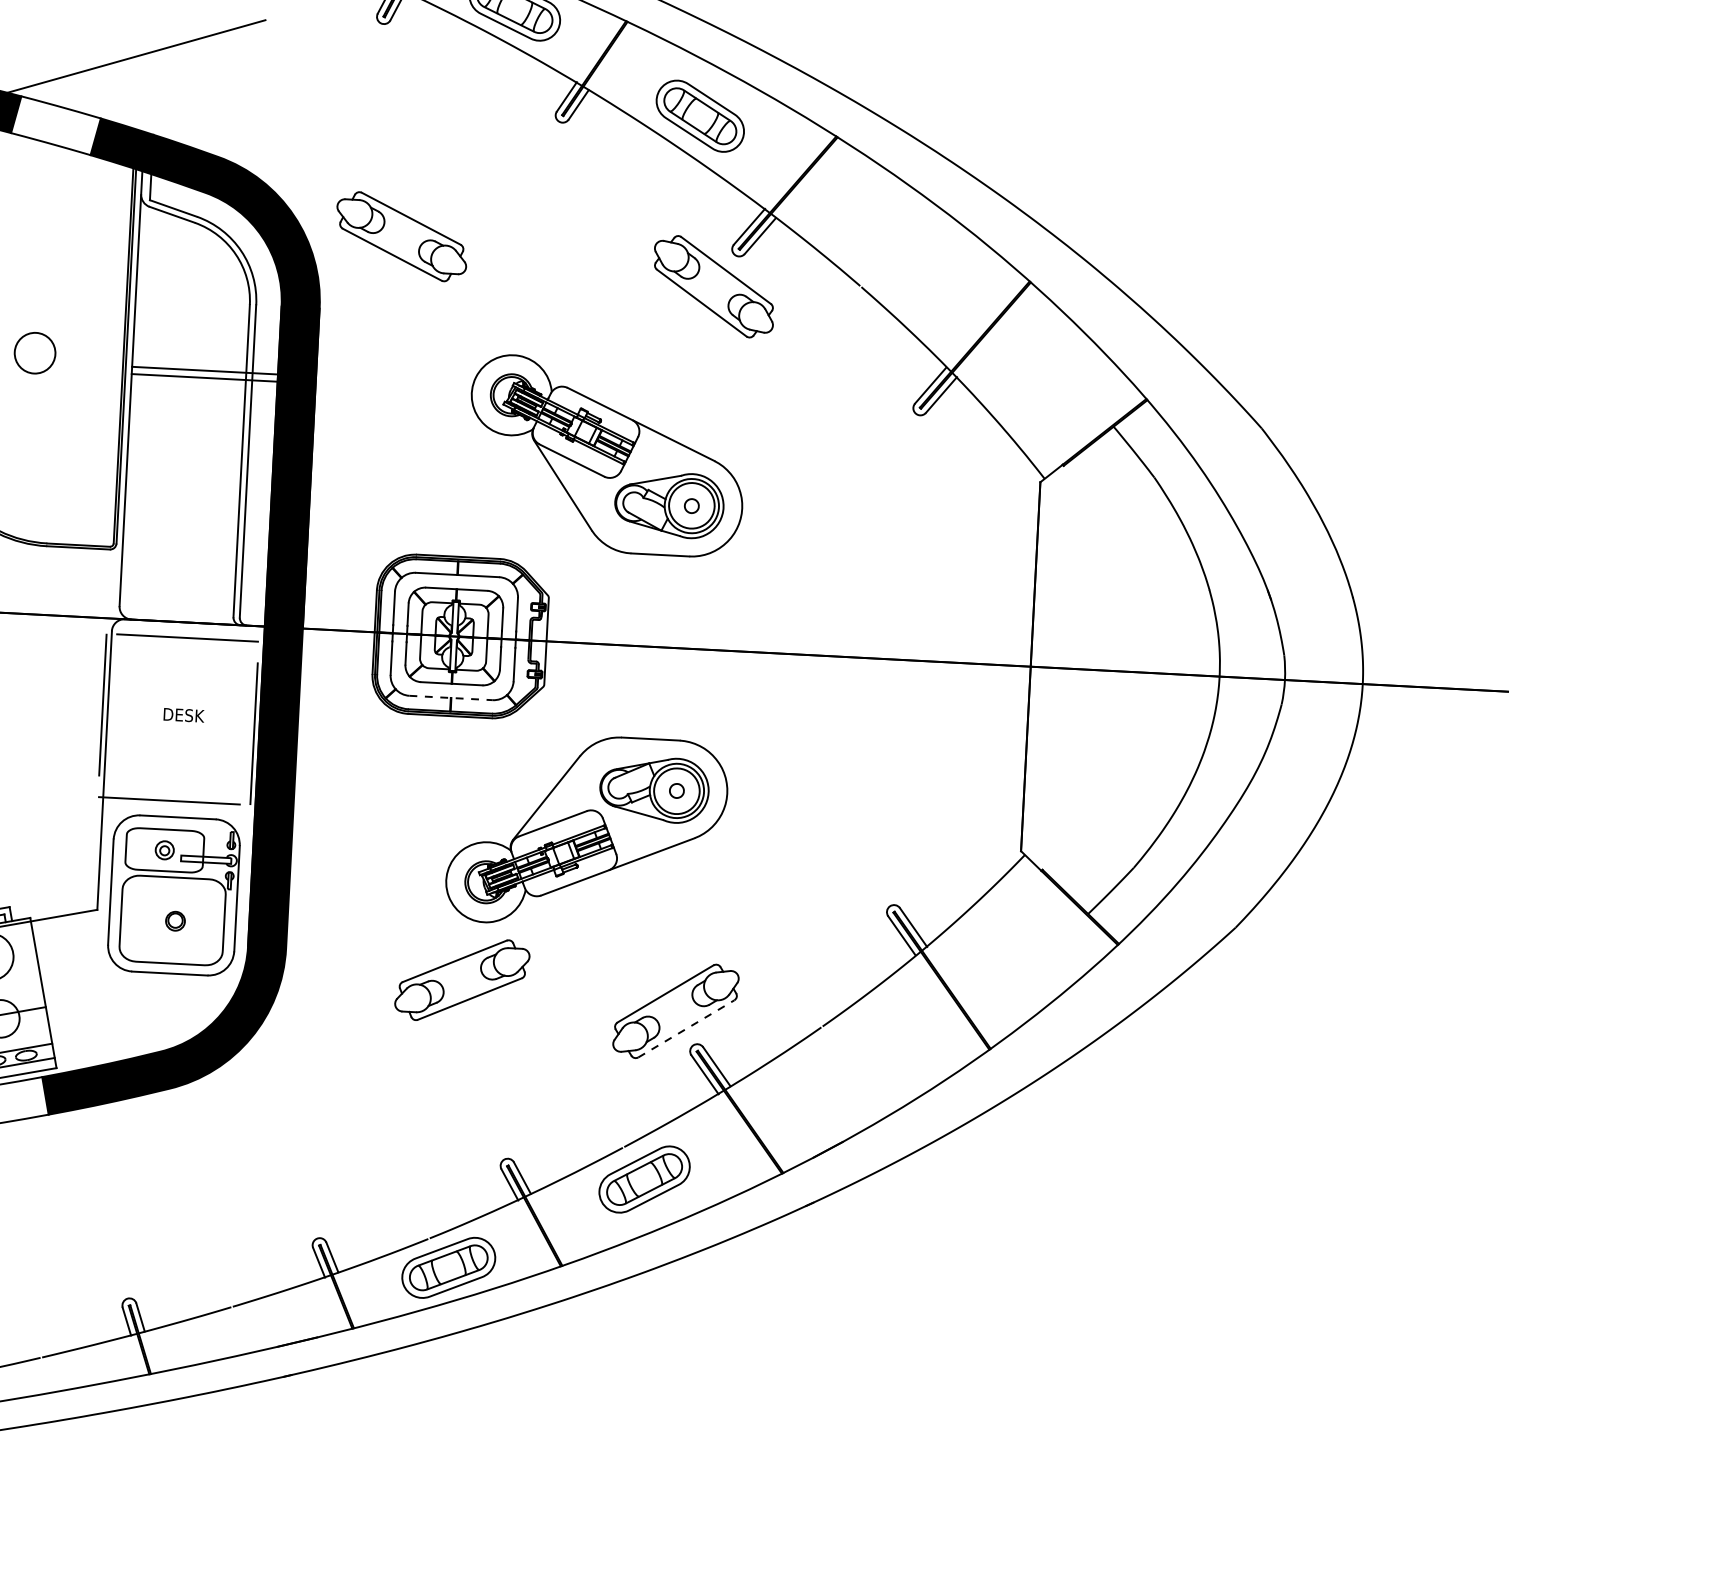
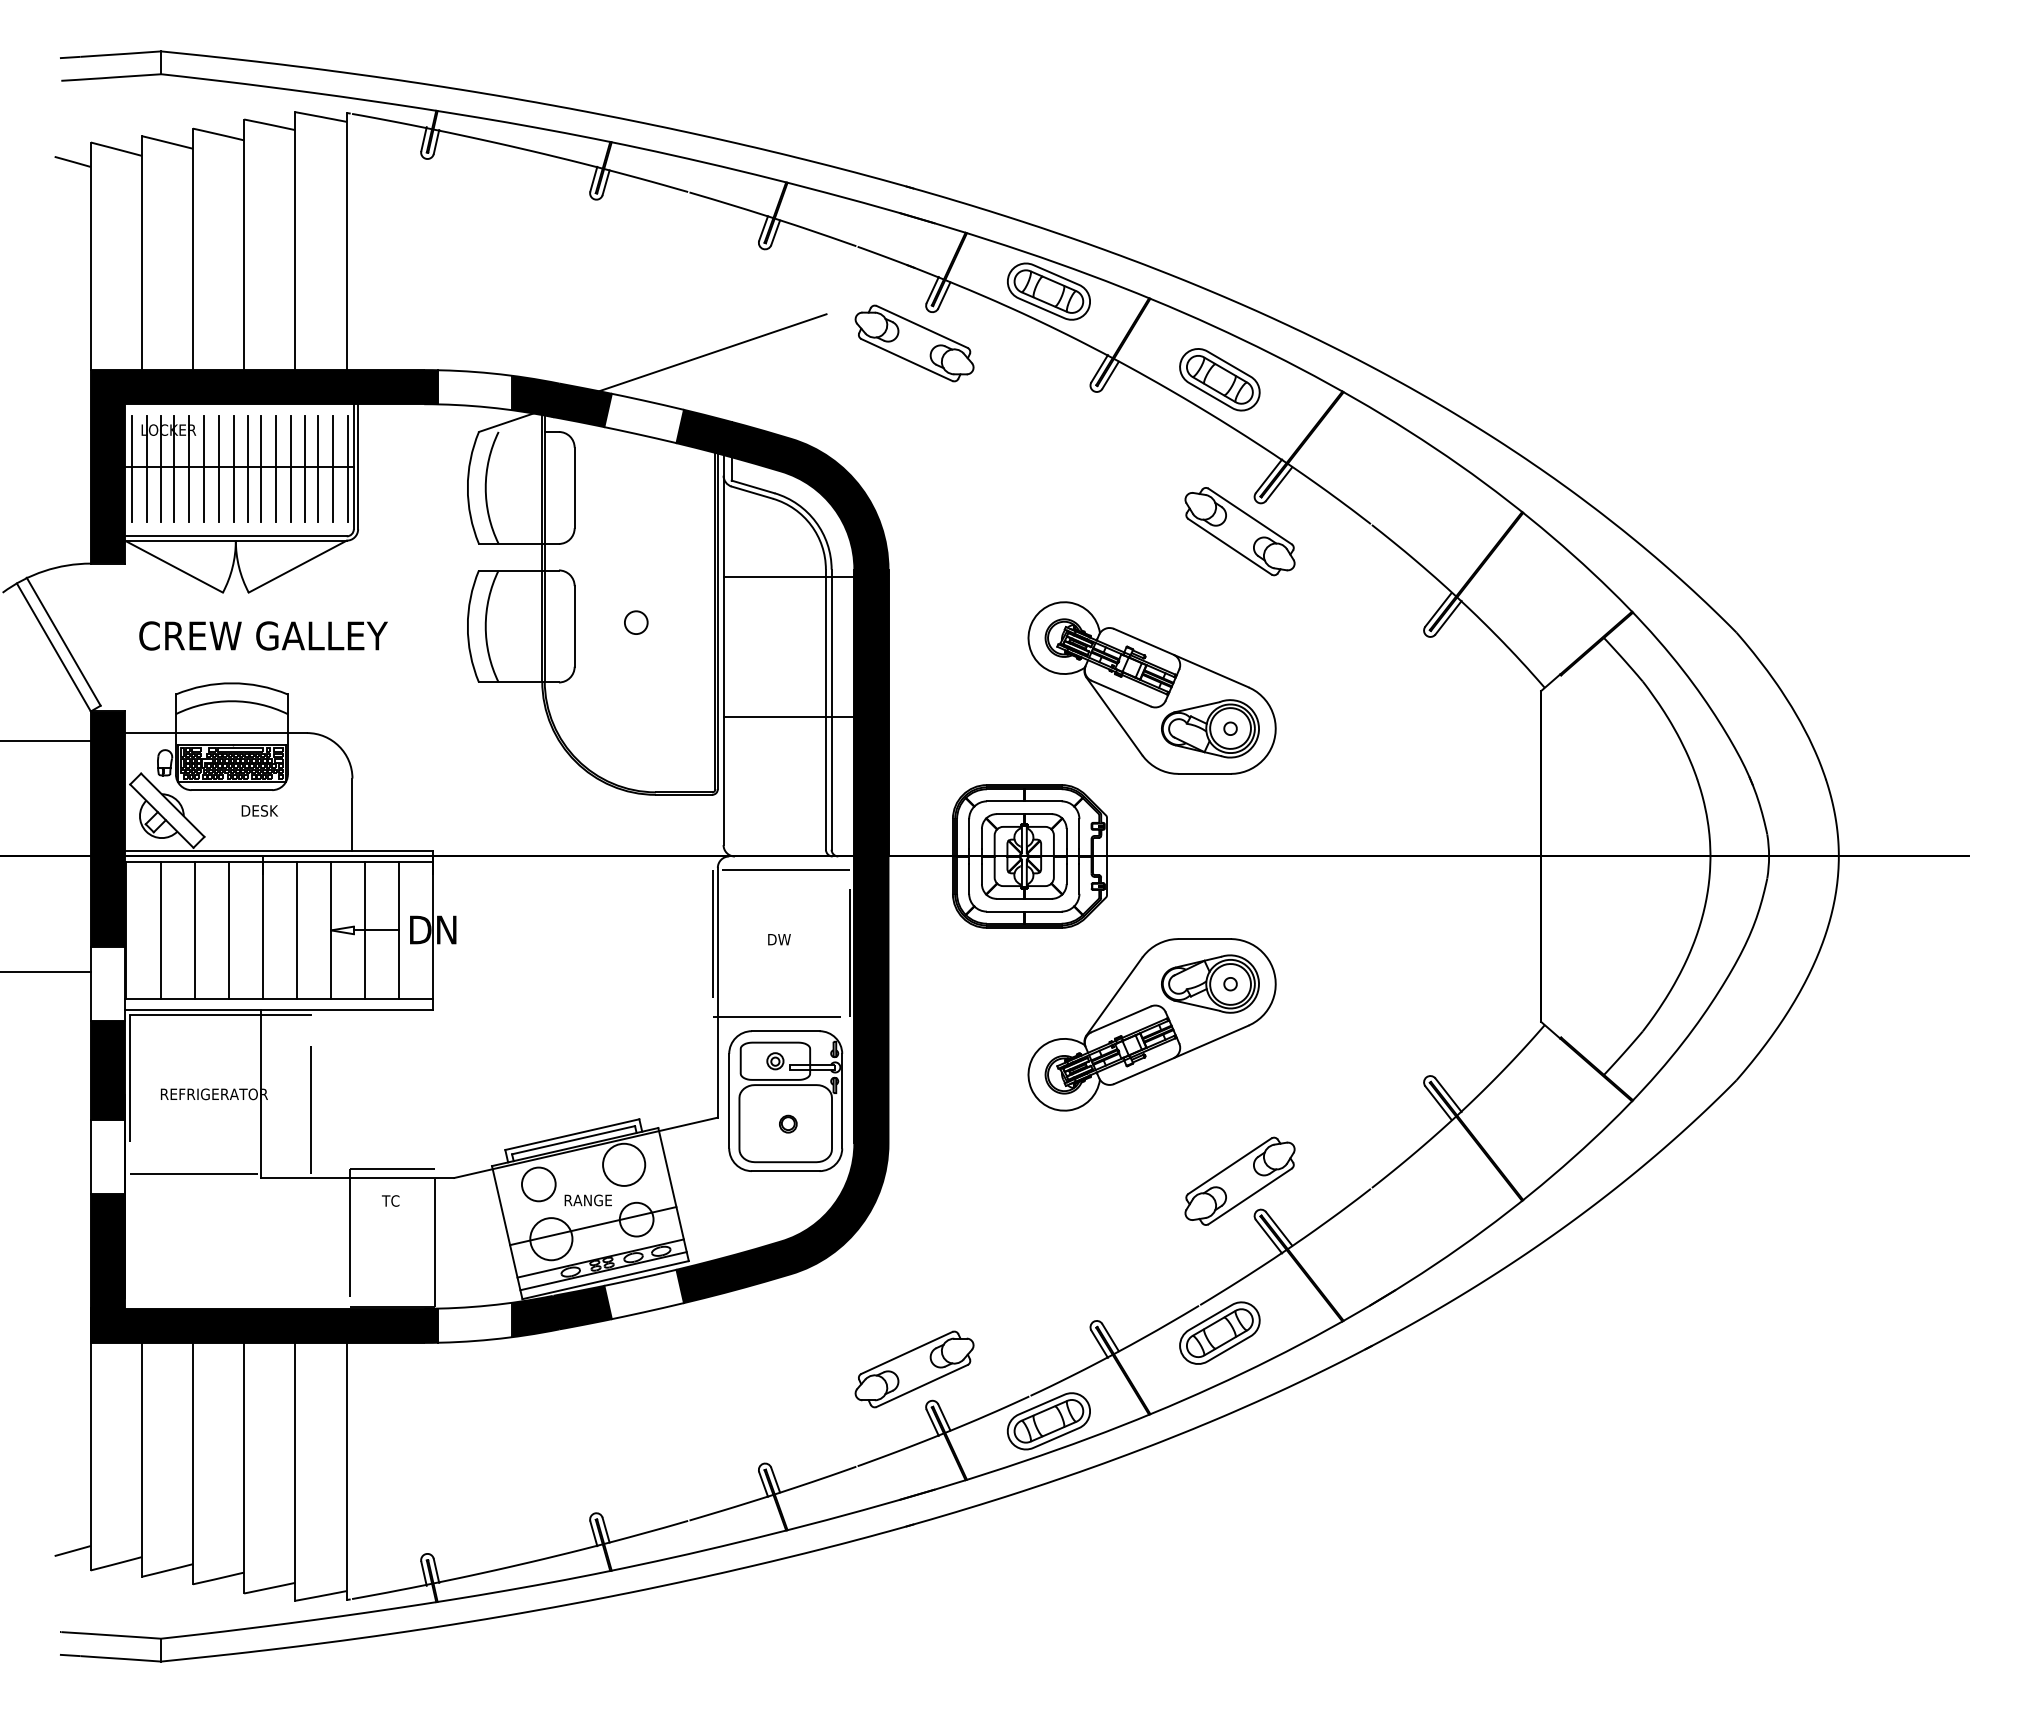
part: (401, 236) -> (914, 343), moved
circle: (35, 352) -> (636, 622), size x0.62
line: (204, 370) -> (788, 577), moved
line: (204, 377) -> (788, 716), moved
line: (451, 697) -> (1024, 911), dashed -> solid
text: (189, 715) -> (791, 939), DESK -> DW
part: (462, 980) -> (914, 1369), moved
line: (686, 1028) -> (1250, 1196), dashed -> solid

